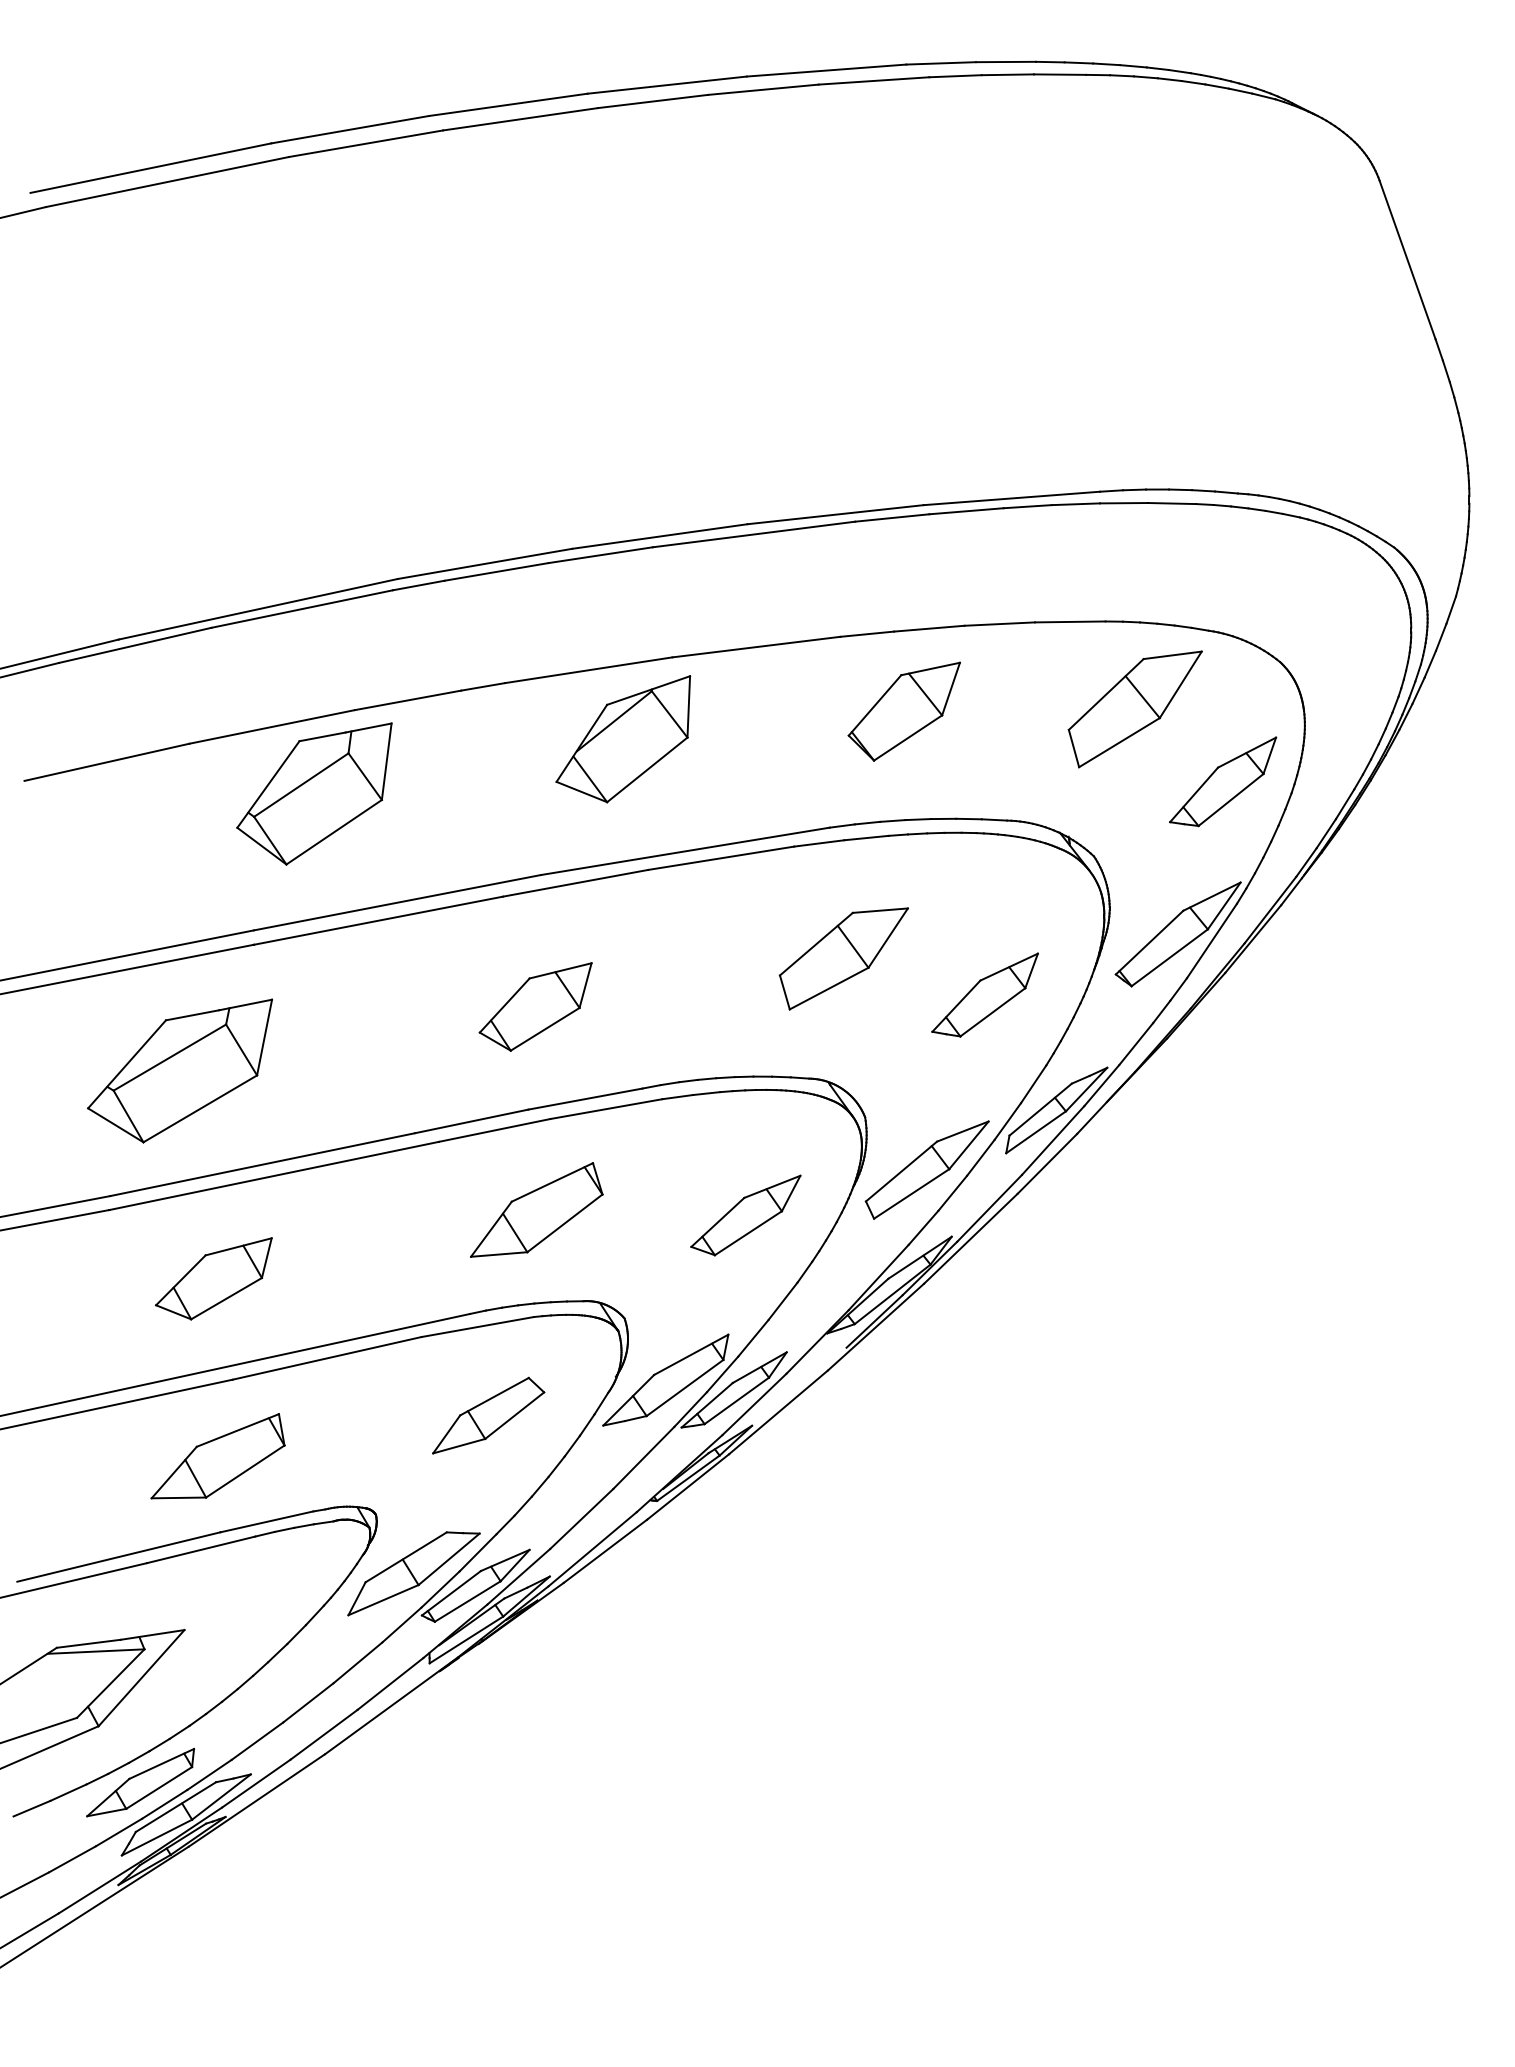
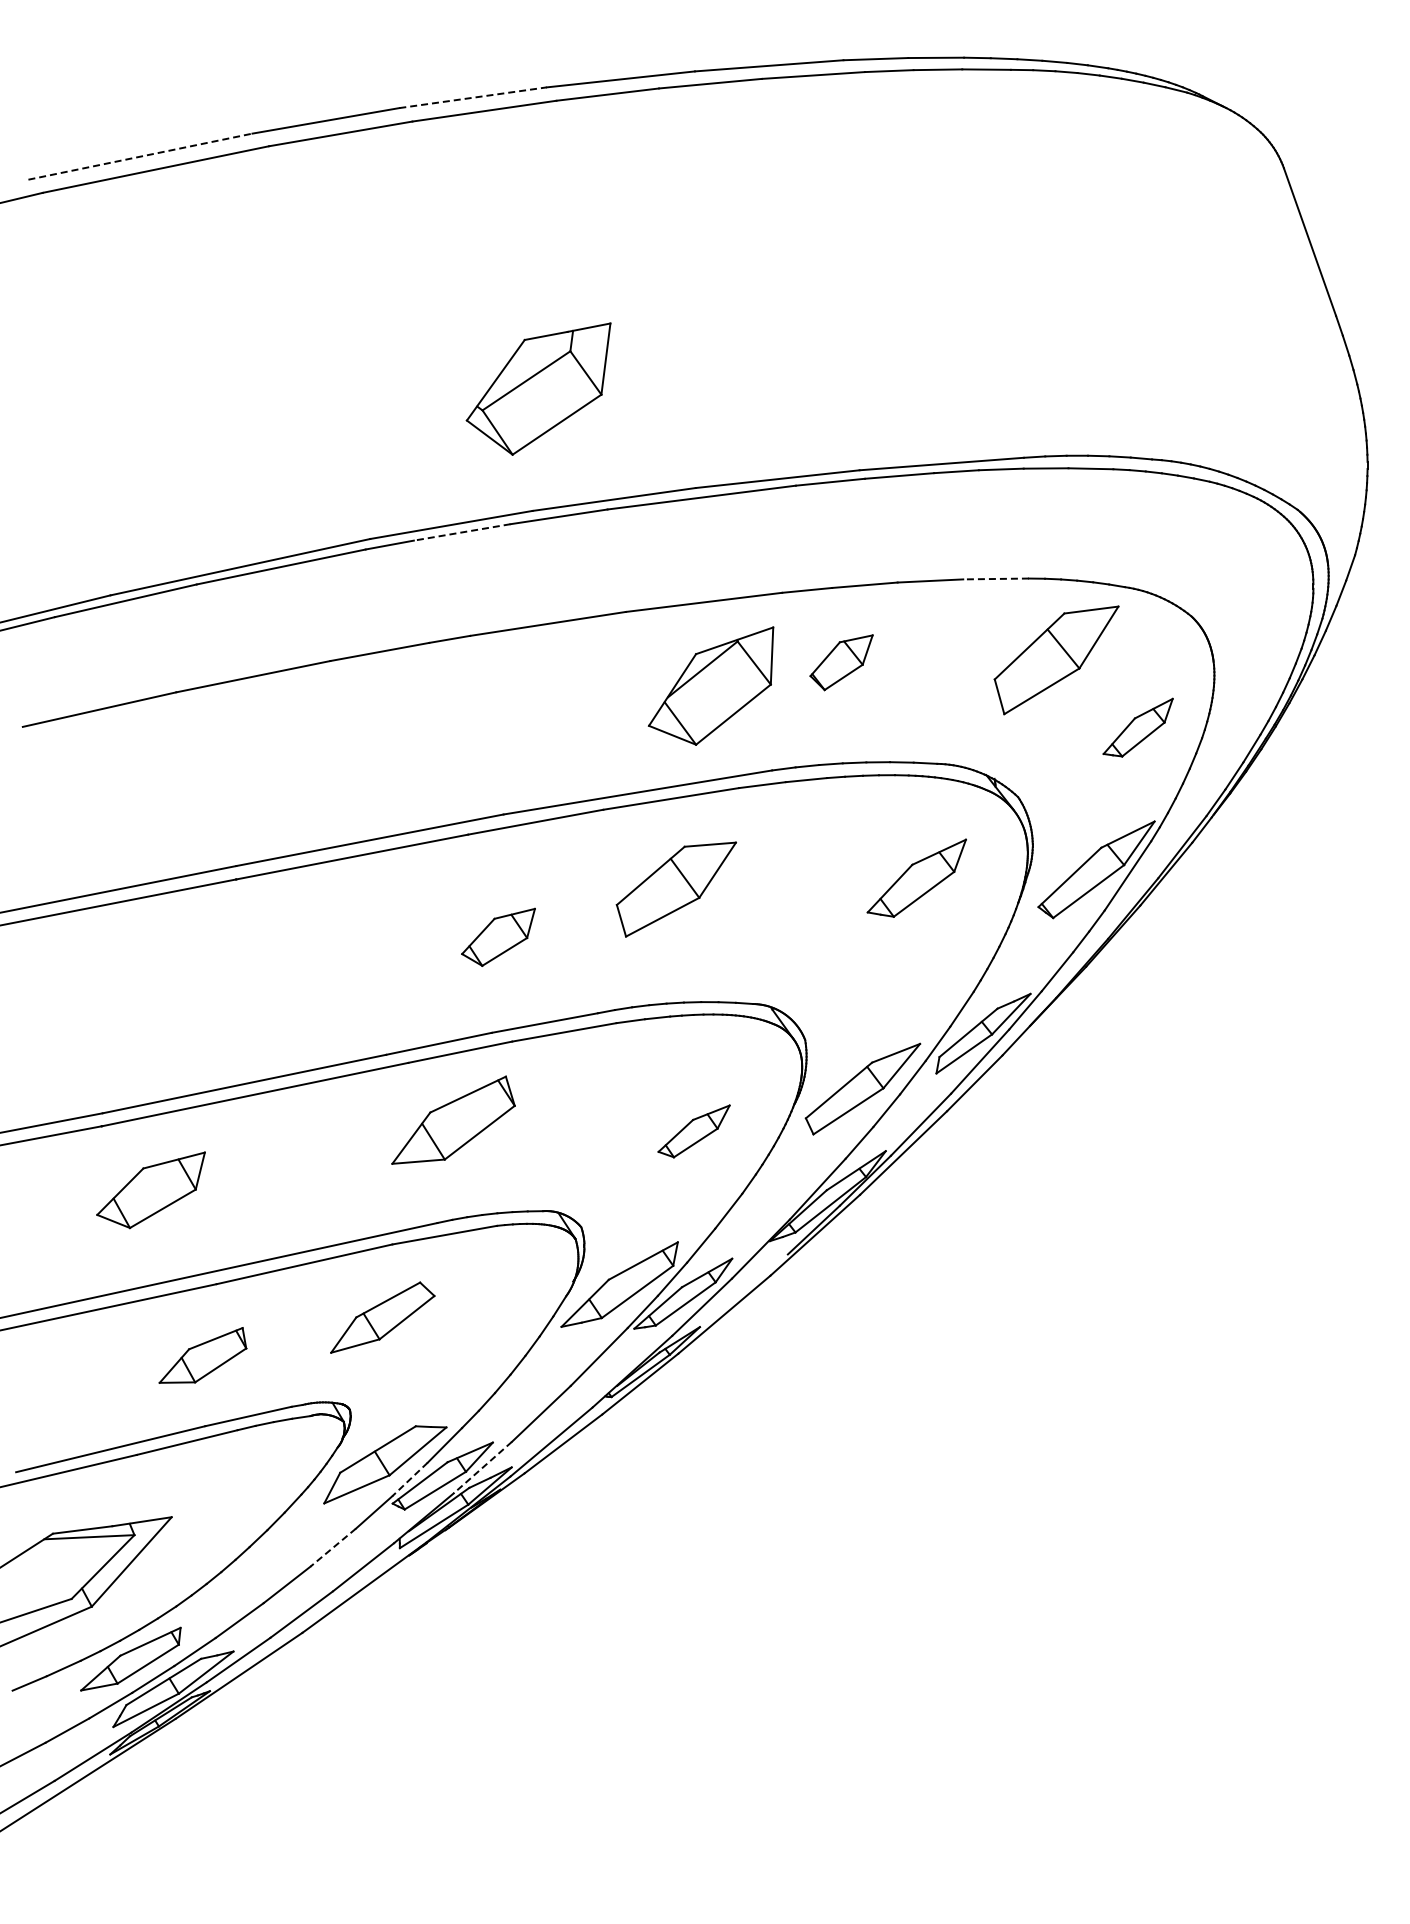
line: (508, 104) -> (473, 97), solid -> dashed
line: (150, 167) -> (140, 156), solid -> dashed
line: (495, 572) -> (461, 532), solid -> dashed
line: (1070, 621) -> (996, 578), solid -> dashed
part: (904, 711) -> (841, 662), size x0.6
part: (622, 738) -> (710, 685), moved
part: (1222, 781) -> (1137, 727), size x0.7
part: (314, 793) -> (538, 388), moved
part: (842, 958) -> (675, 889), moved
part: (984, 994) -> (916, 877), moved
part: (535, 1007) -> (498, 937), size x0.7
part: (179, 1070) -> (167, 996), removed
part: (536, 1209) -> (453, 1119), moved
part: (745, 1215) -> (693, 1131), size x0.7
part: (213, 1279) -> (150, 1190), moved
part: (488, 1415) -> (382, 1317), moved
part: (217, 1456) -> (202, 1355), size x0.7
line: (518, 1576) -> (482, 1467), solid -> dashed
line: (439, 1589) -> (409, 1479), solid -> dashed
line: (358, 1662) -> (333, 1547), solid -> dashed

